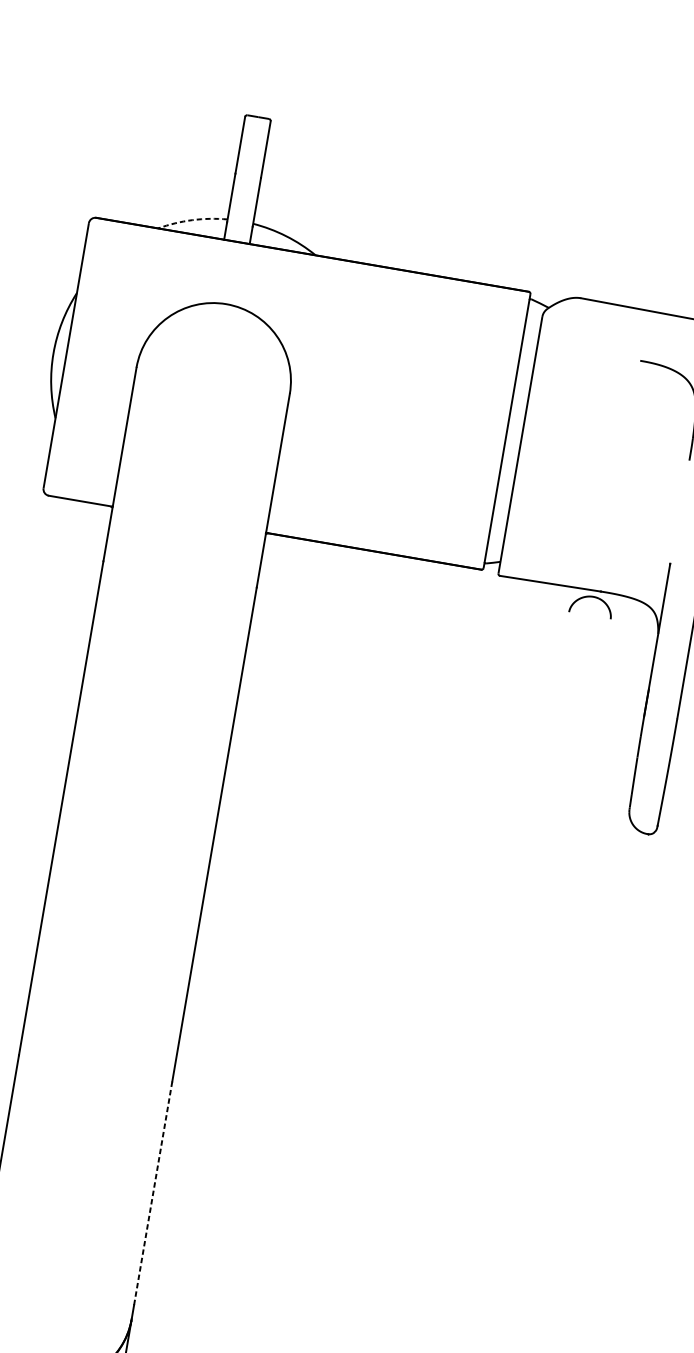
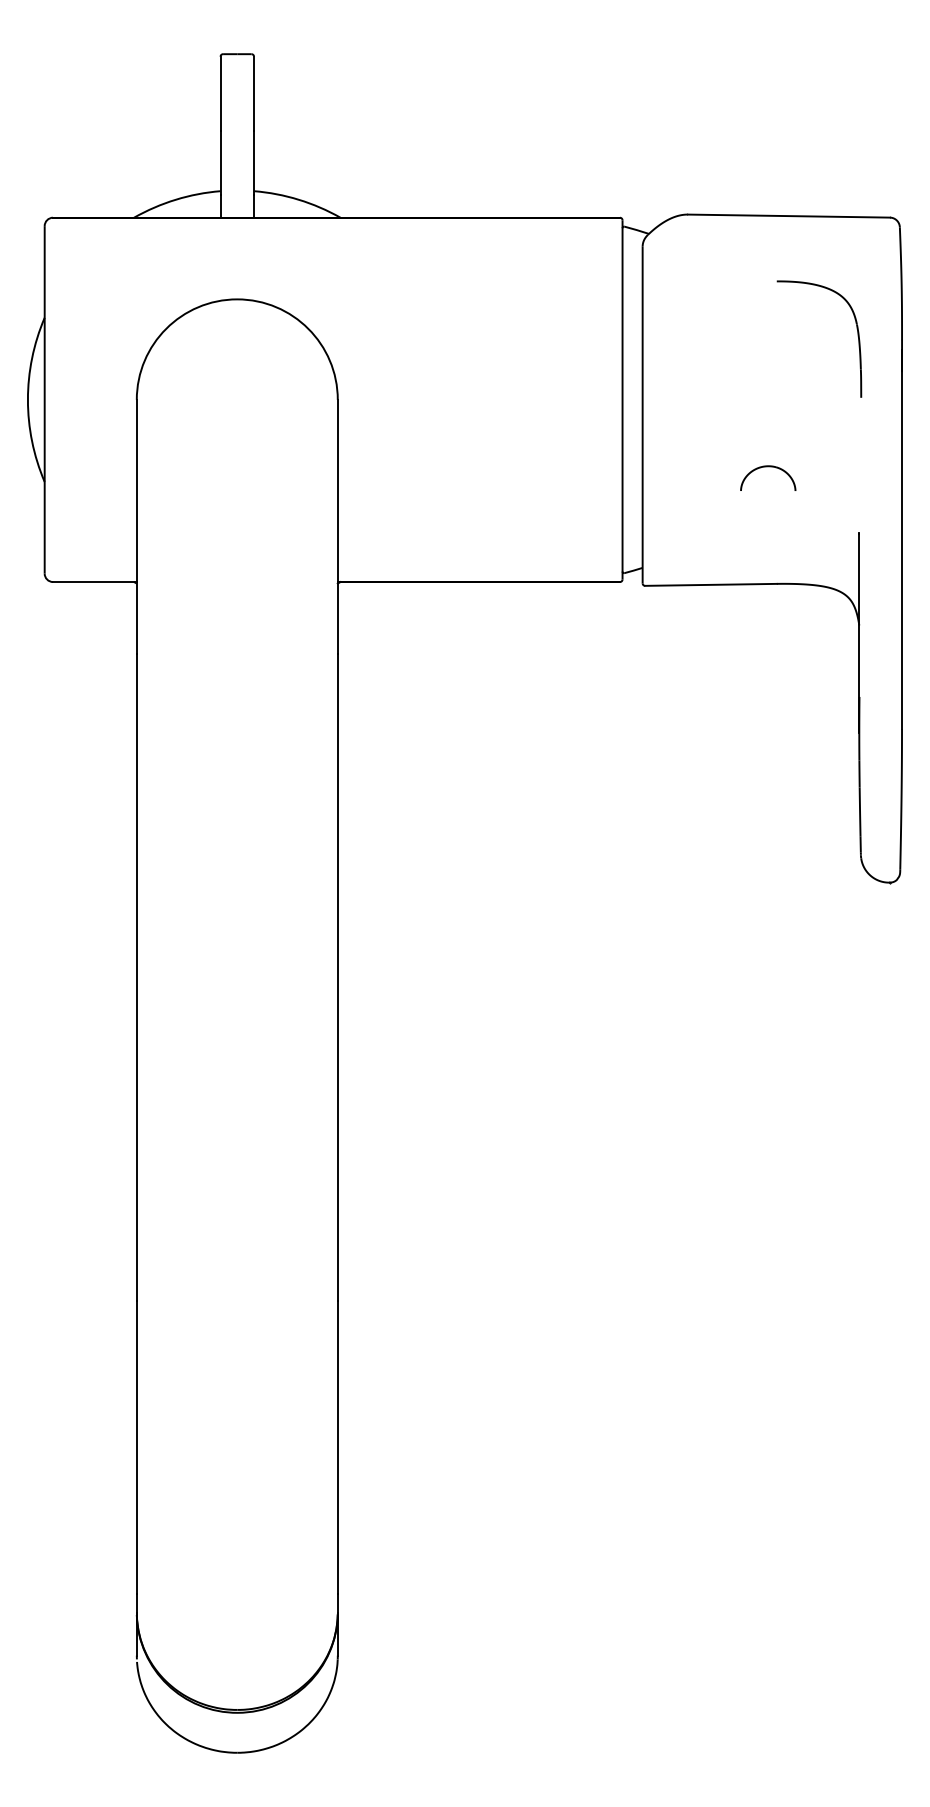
arc: (192, 219) -> (175, 199), dashed -> solid
part: (593, 597) -> (768, 467), moved
line: (153, 1193) -> (337, 1447), dashed -> solid

